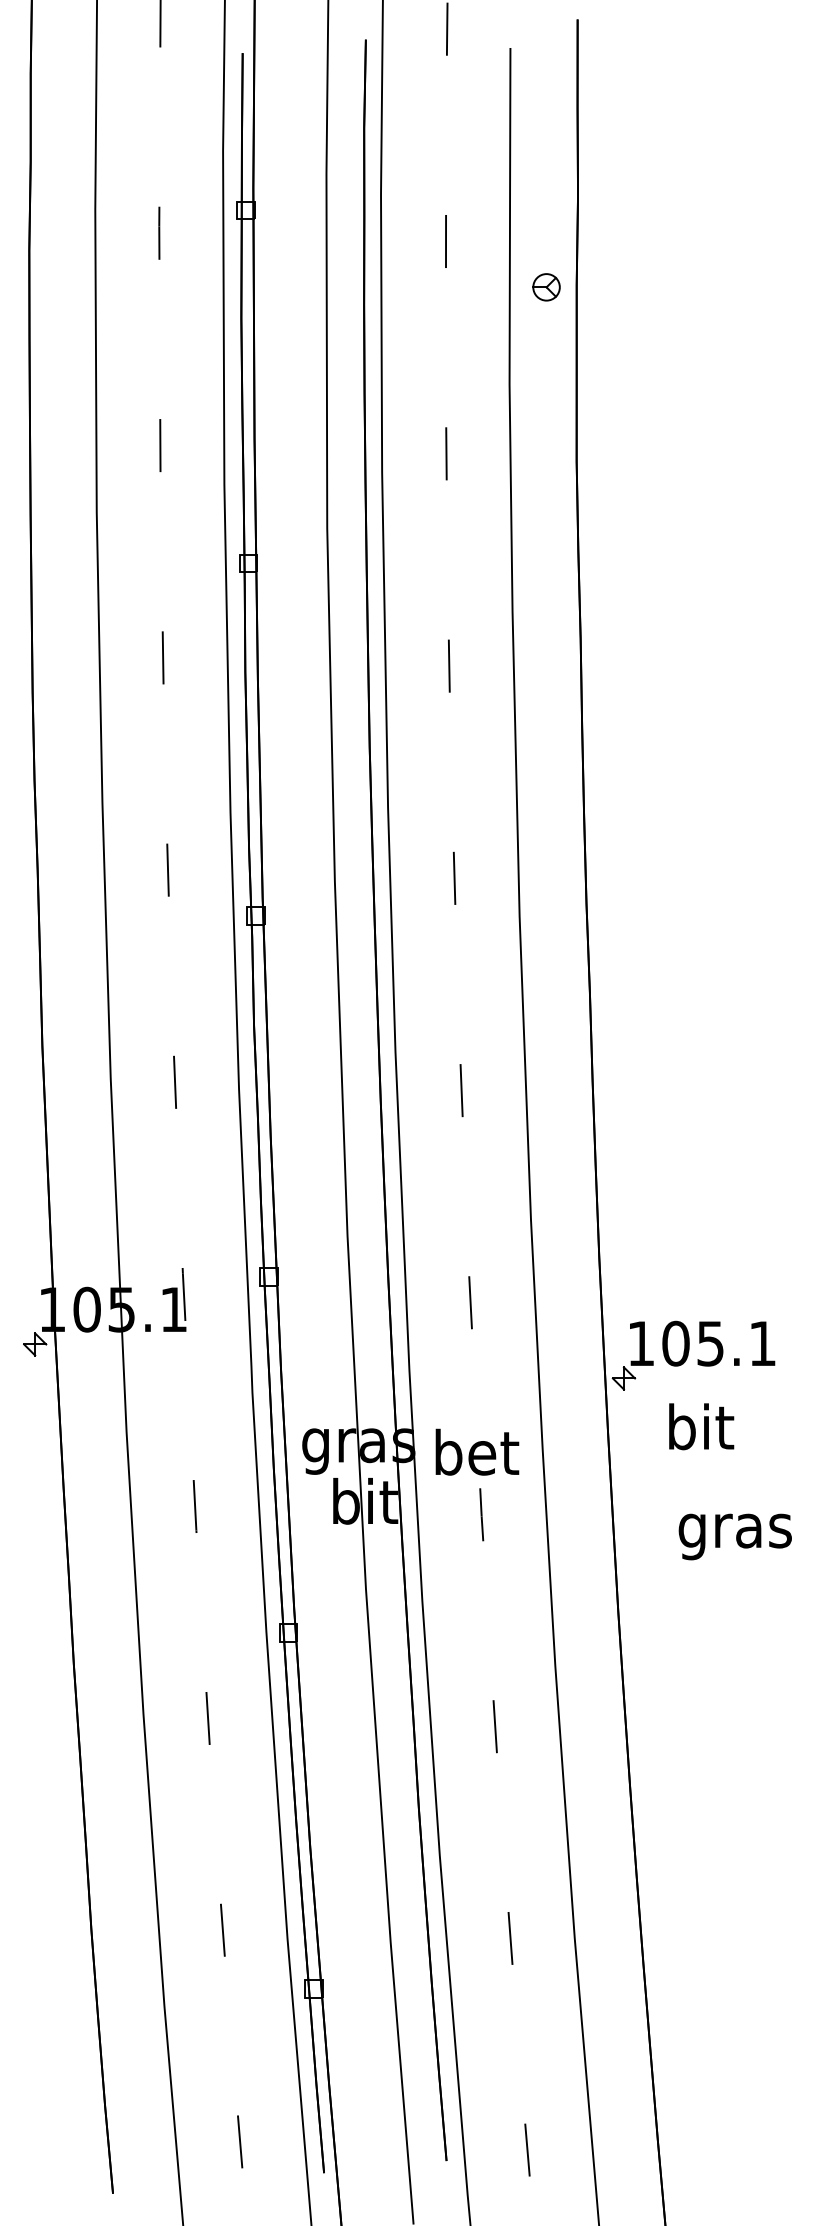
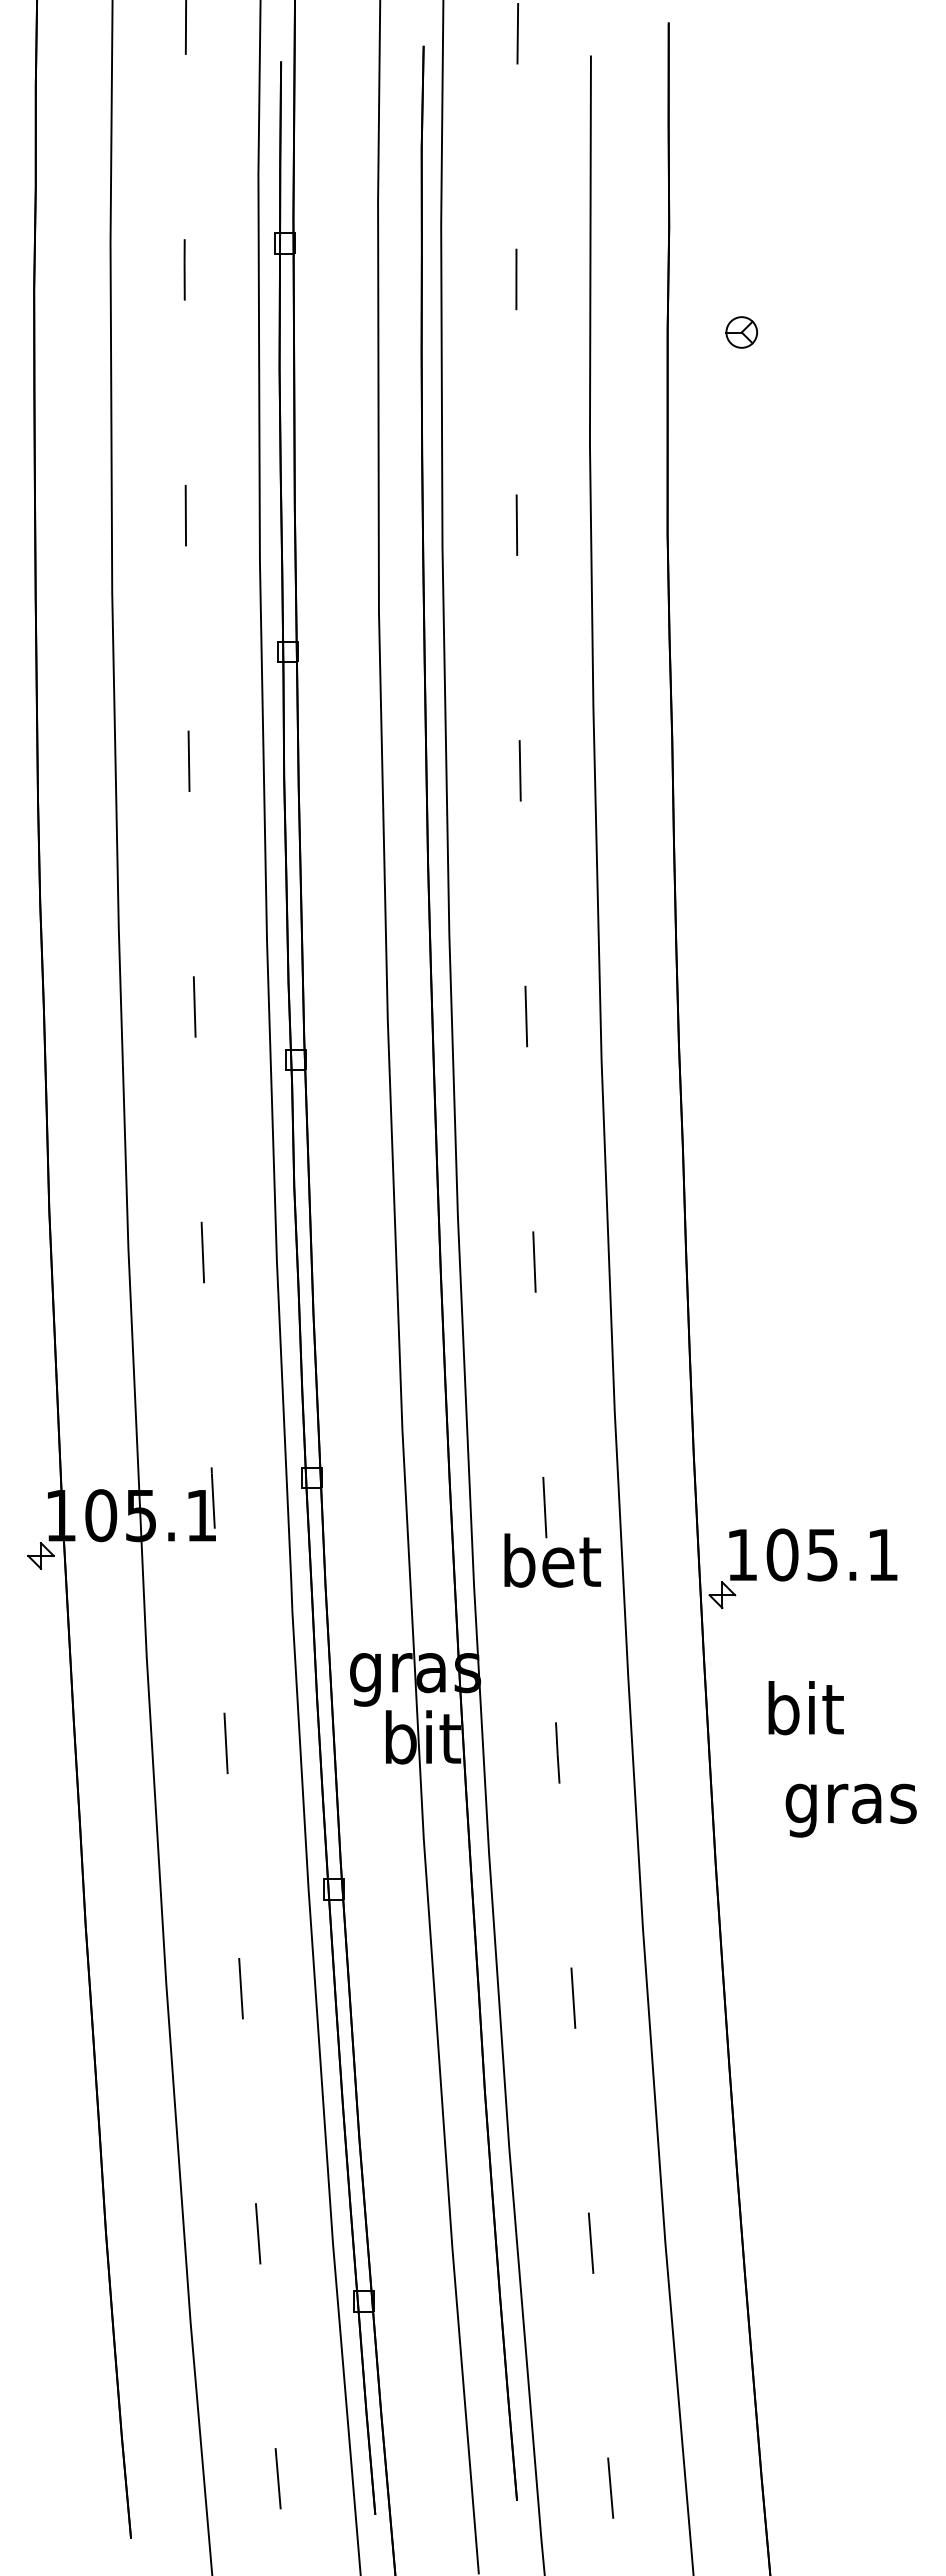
part: (546, 287) -> (741, 332), moved
text: (700, 1427) -> (805, 1708), moved
text: (477, 1452) -> (552, 1560), moved
text: (734, 1536) -> (850, 1810), moved

